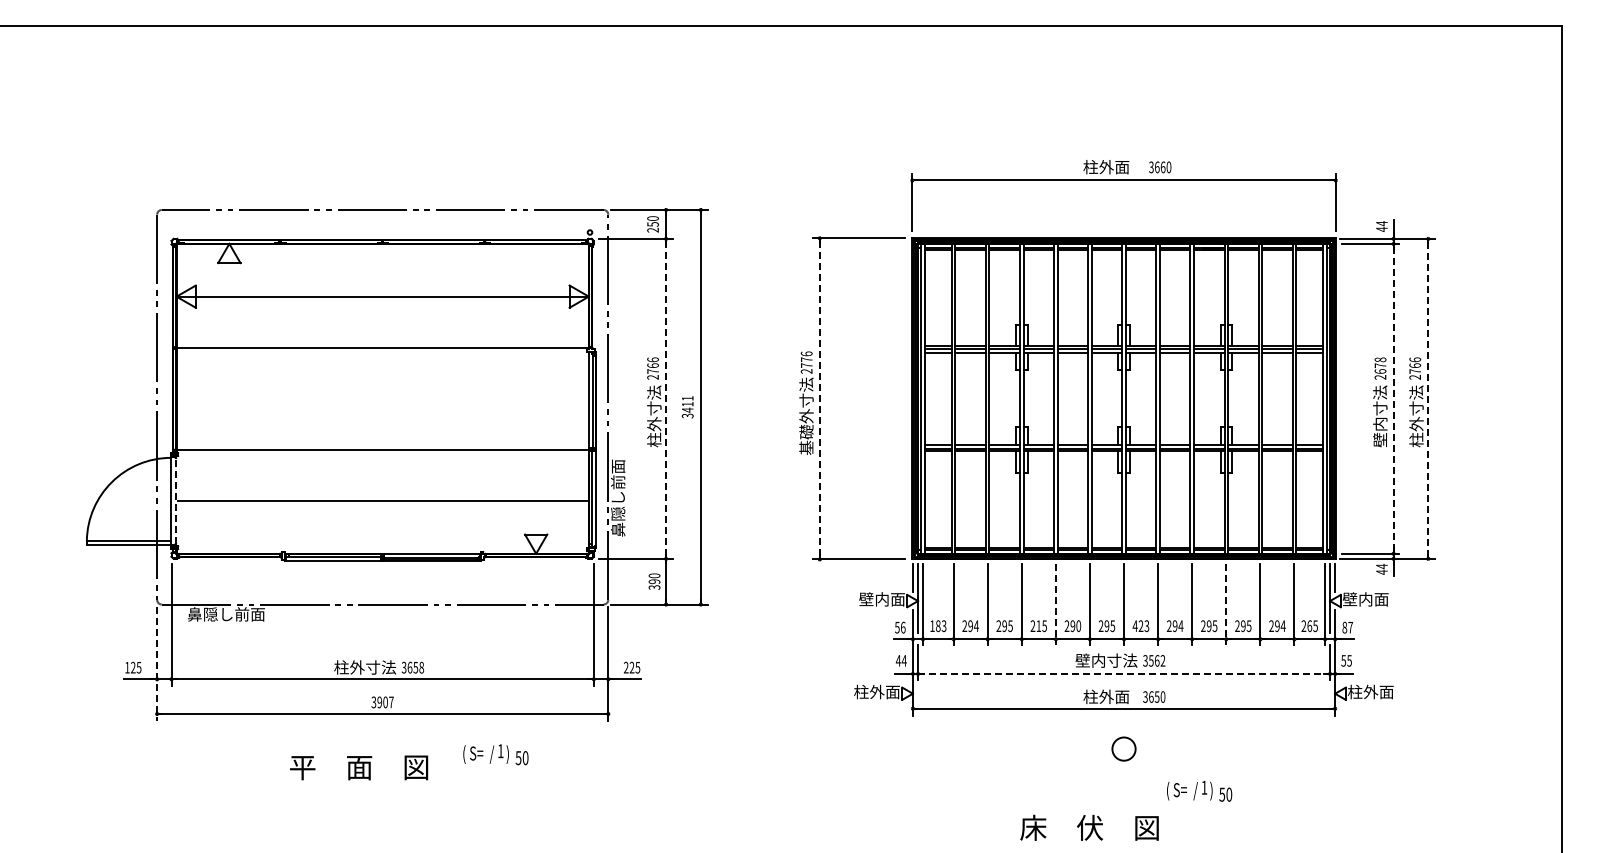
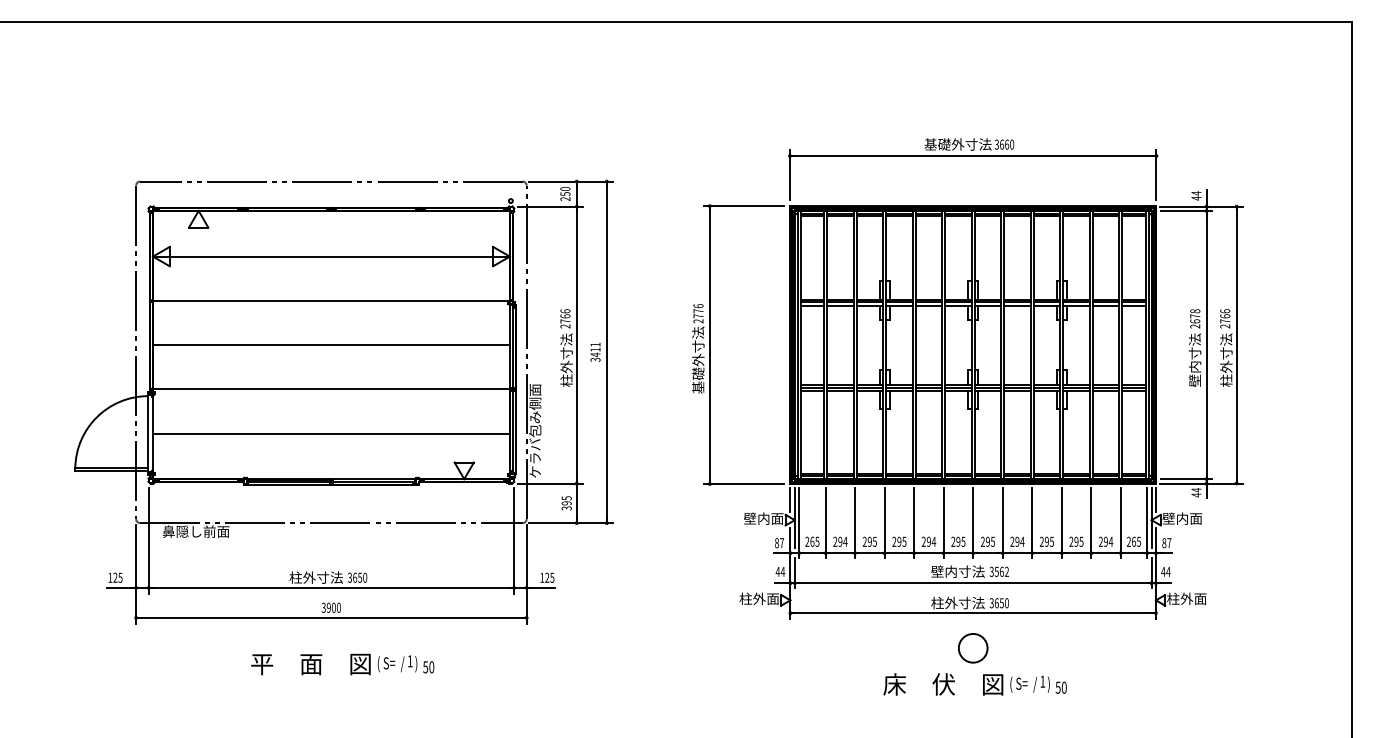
text: (1106, 167) -> (958, 144), 柱外面 -> 基礎外寸法
line: (381, 398) -> (330, 344), added
line: (666, 398) -> (577, 344), dashed -> solid
line: (819, 398) -> (709, 344), dashed -> solid
line: (1393, 399) -> (1206, 345), dashed -> solid
line: (1428, 399) -> (1236, 345), dashed -> solid
text: (618, 497) -> (535, 430), 鼻隠し前面 -> ケラバ包み側面
line: (176, 501) -> (152, 433), dashed -> solid
text: (654, 575) -> (566, 497), 390 -> 395
line: (1055, 604) -> (913, 523), dashed -> solid
line: (1226, 604) -> (1061, 523), dashed -> solid
text: (938, 625) -> (812, 541), 183 -> 265
text: (1038, 626) -> (899, 542), 215 -> 295
text: (1078, 626) -> (933, 542), 290 -> 294
text: (1140, 626) -> (987, 542), 423 -> 295
text: (900, 627) -> (779, 543), 56 -> 87
text: (1346, 660) -> (1165, 571), 55 -> 44
line: (157, 664) -> (136, 575), dashed -> solid
text: (626, 667) -> (542, 577), 225 -> 125
text: (421, 668) -> (365, 578), 3658 -> 3650
line: (1122, 673) -> (971, 582), dashed -> solid
text: (1106, 696) -> (958, 602), 柱外面 -> 柱外寸法
text: (391, 702) -> (339, 607), 3907 -> 3900
circle: (1123, 748) -> (972, 647), size x1.43
text: (495, 754) -> (405, 664), moved
text: (1089, 827) -> (943, 684), moved

